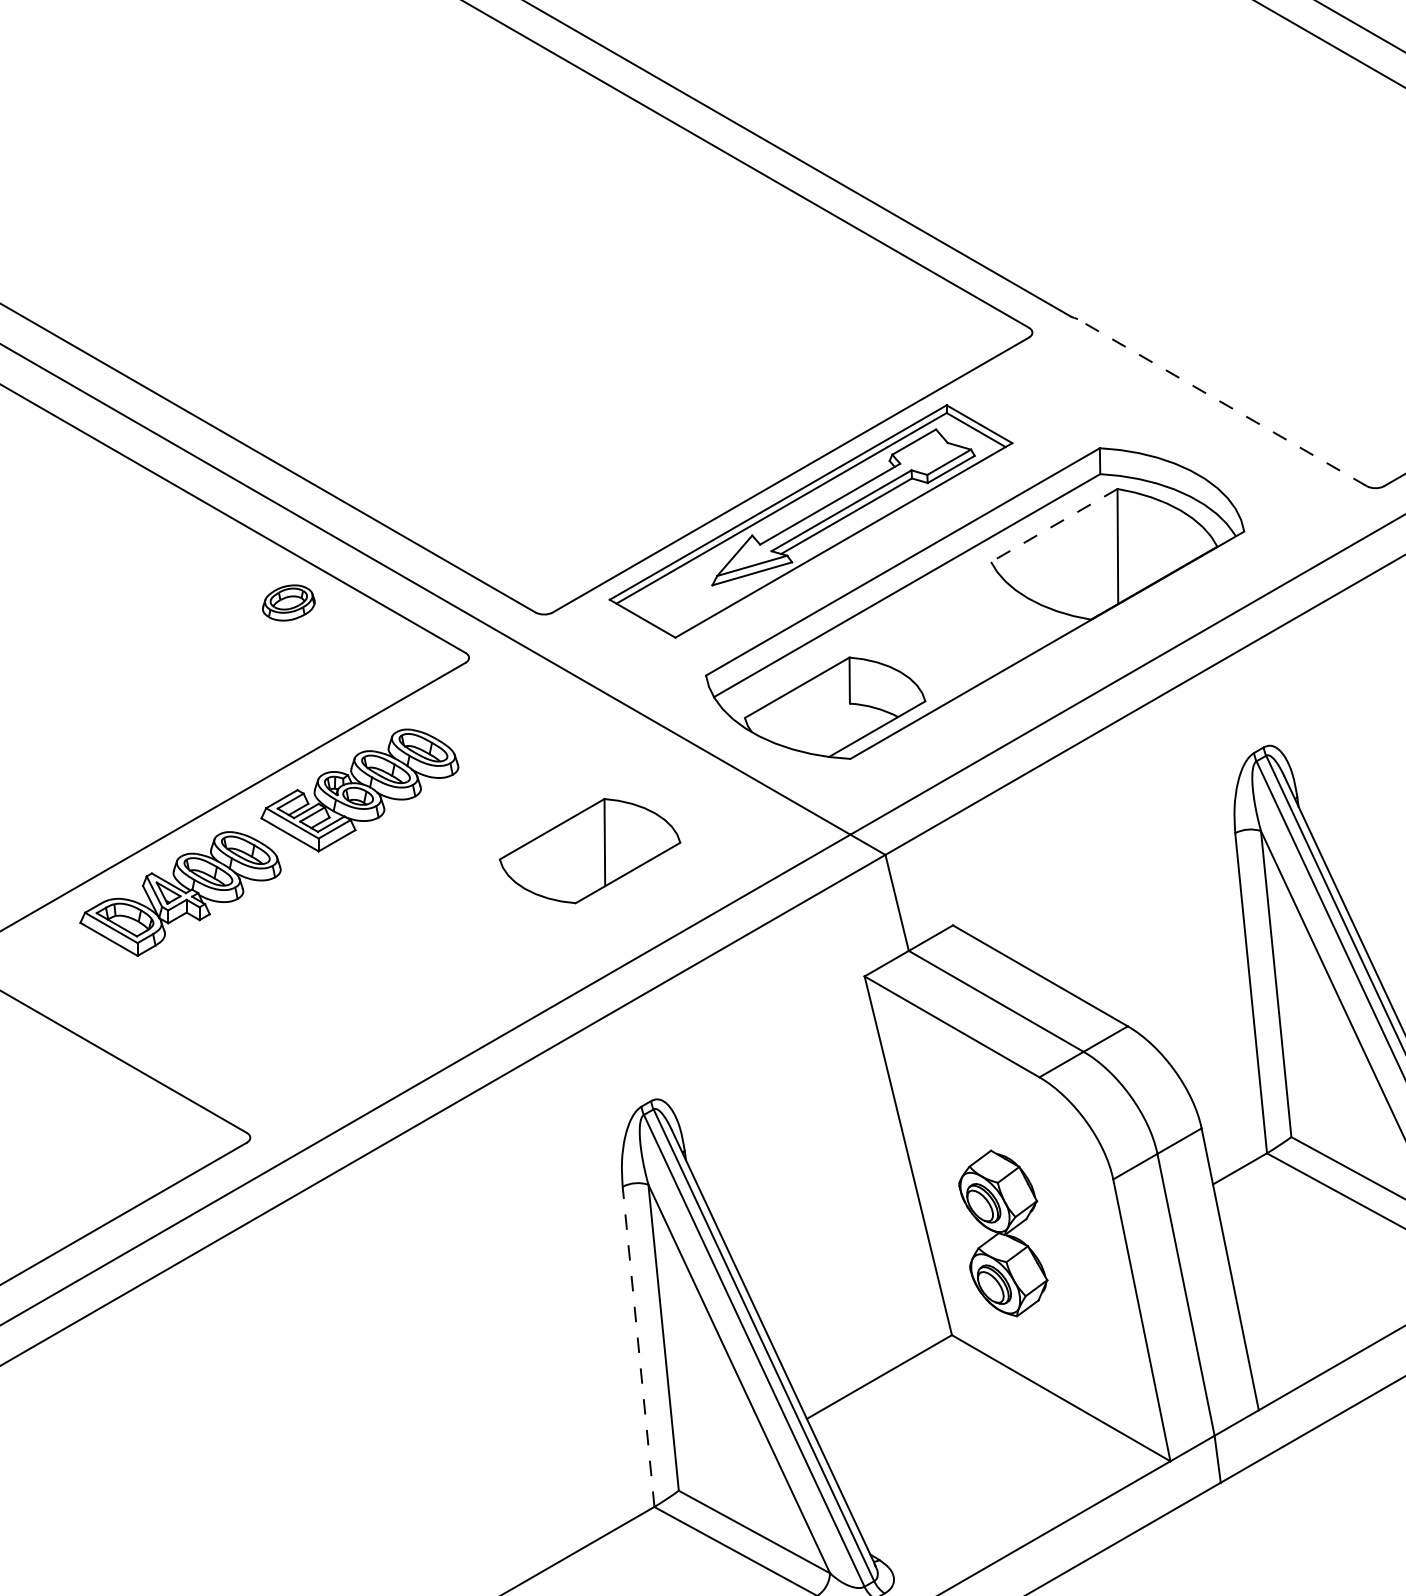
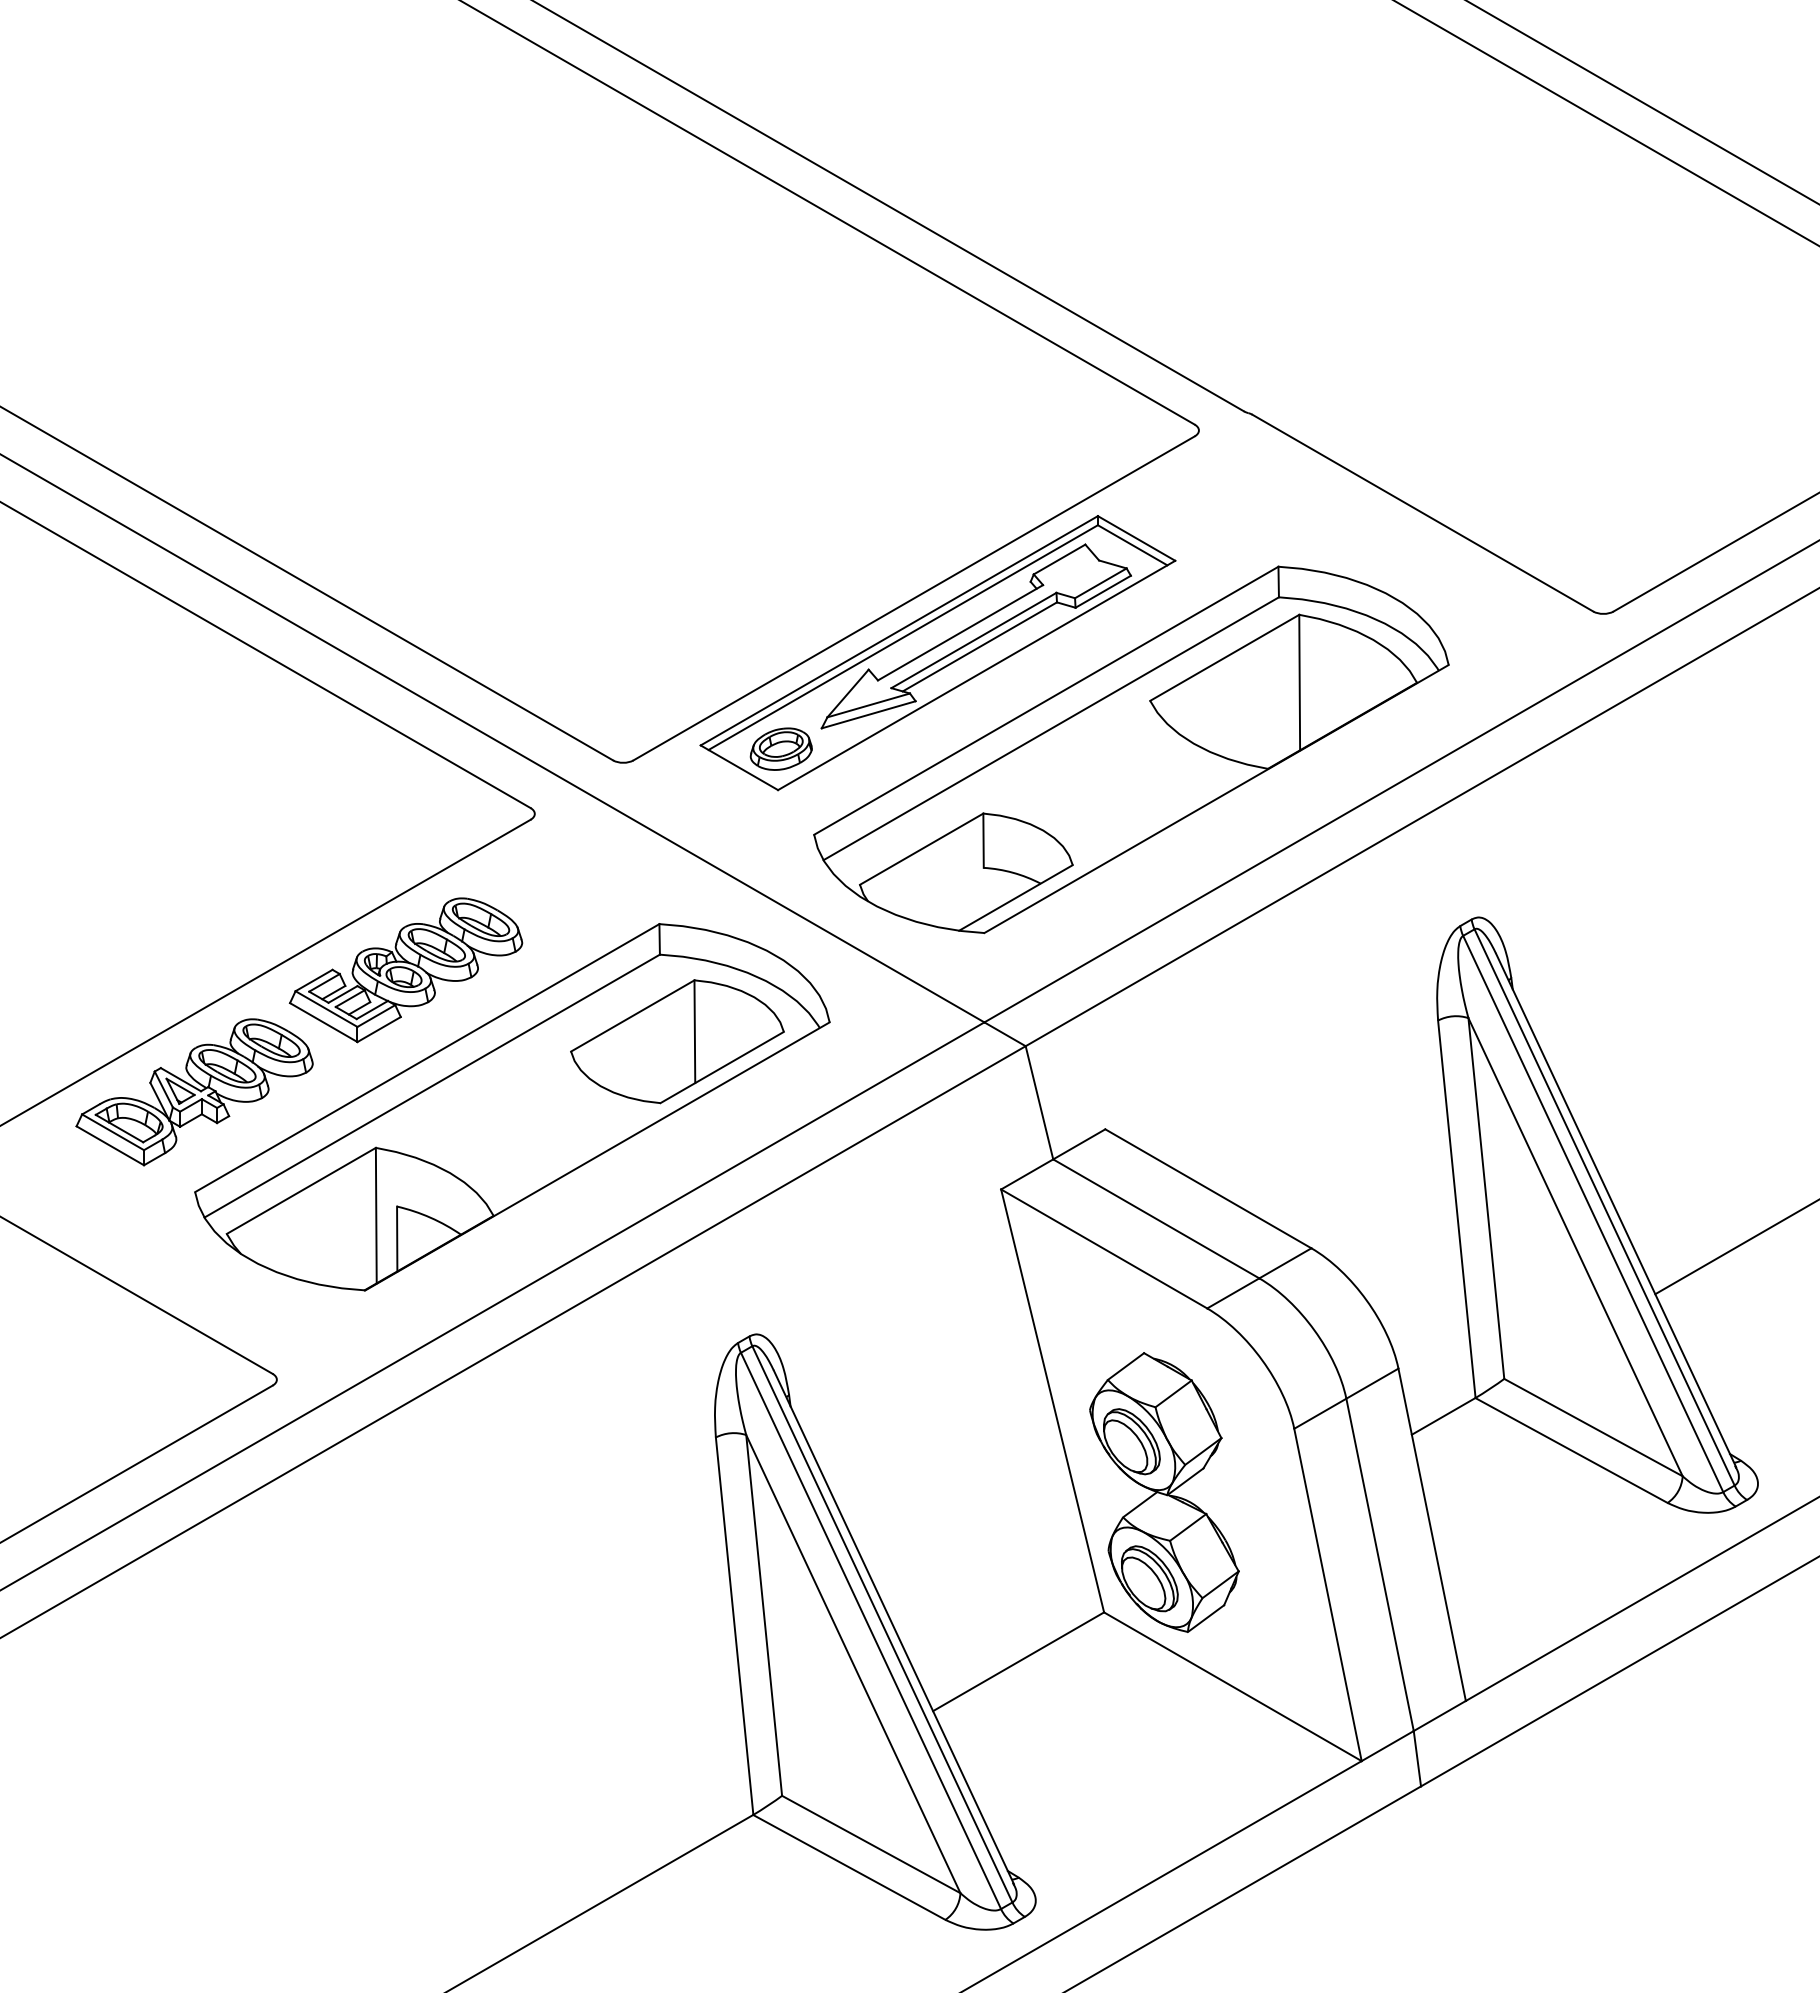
line: (1222, 403) -> (1422, 513), dashed -> solid
line: (1054, 526) -> (1224, 658), dashed -> solid
part: (288, 602) -> (780, 748), moved
part: (450, 906) -> (512, 1107), added
part: (1003, 1233) -> (1164, 1492), size x1.43
line: (638, 1347) -> (734, 1626), dashed -> solid

